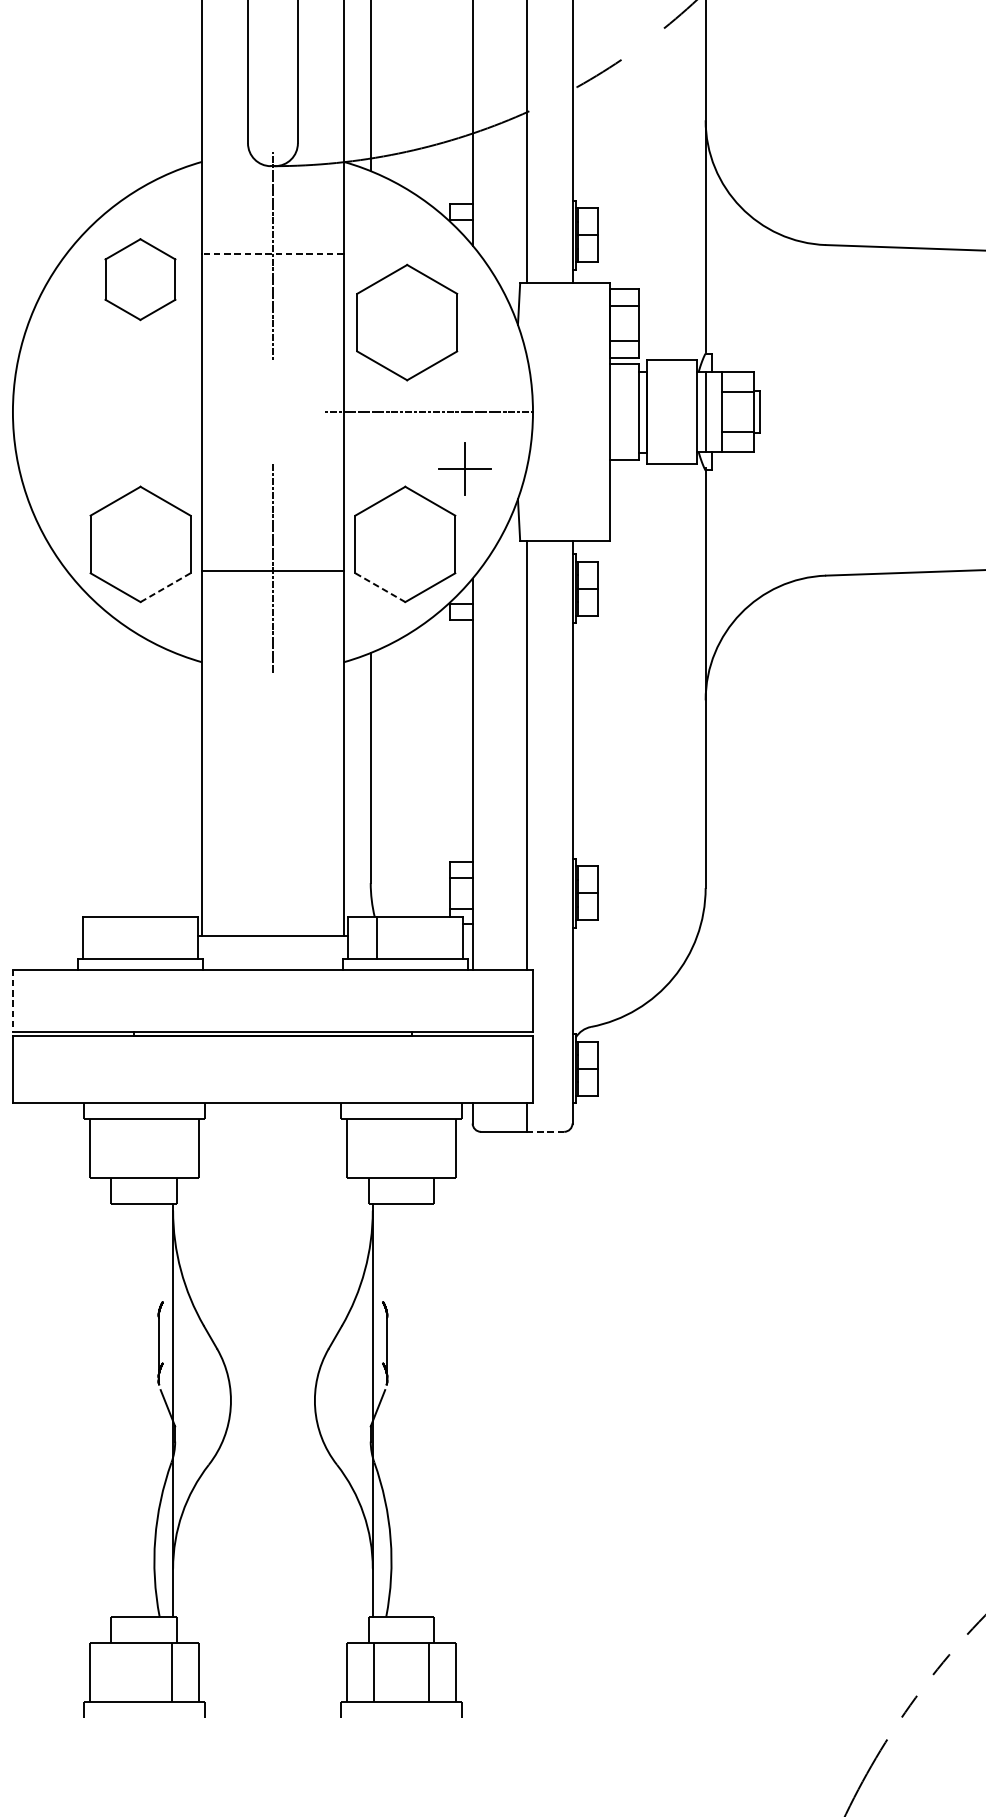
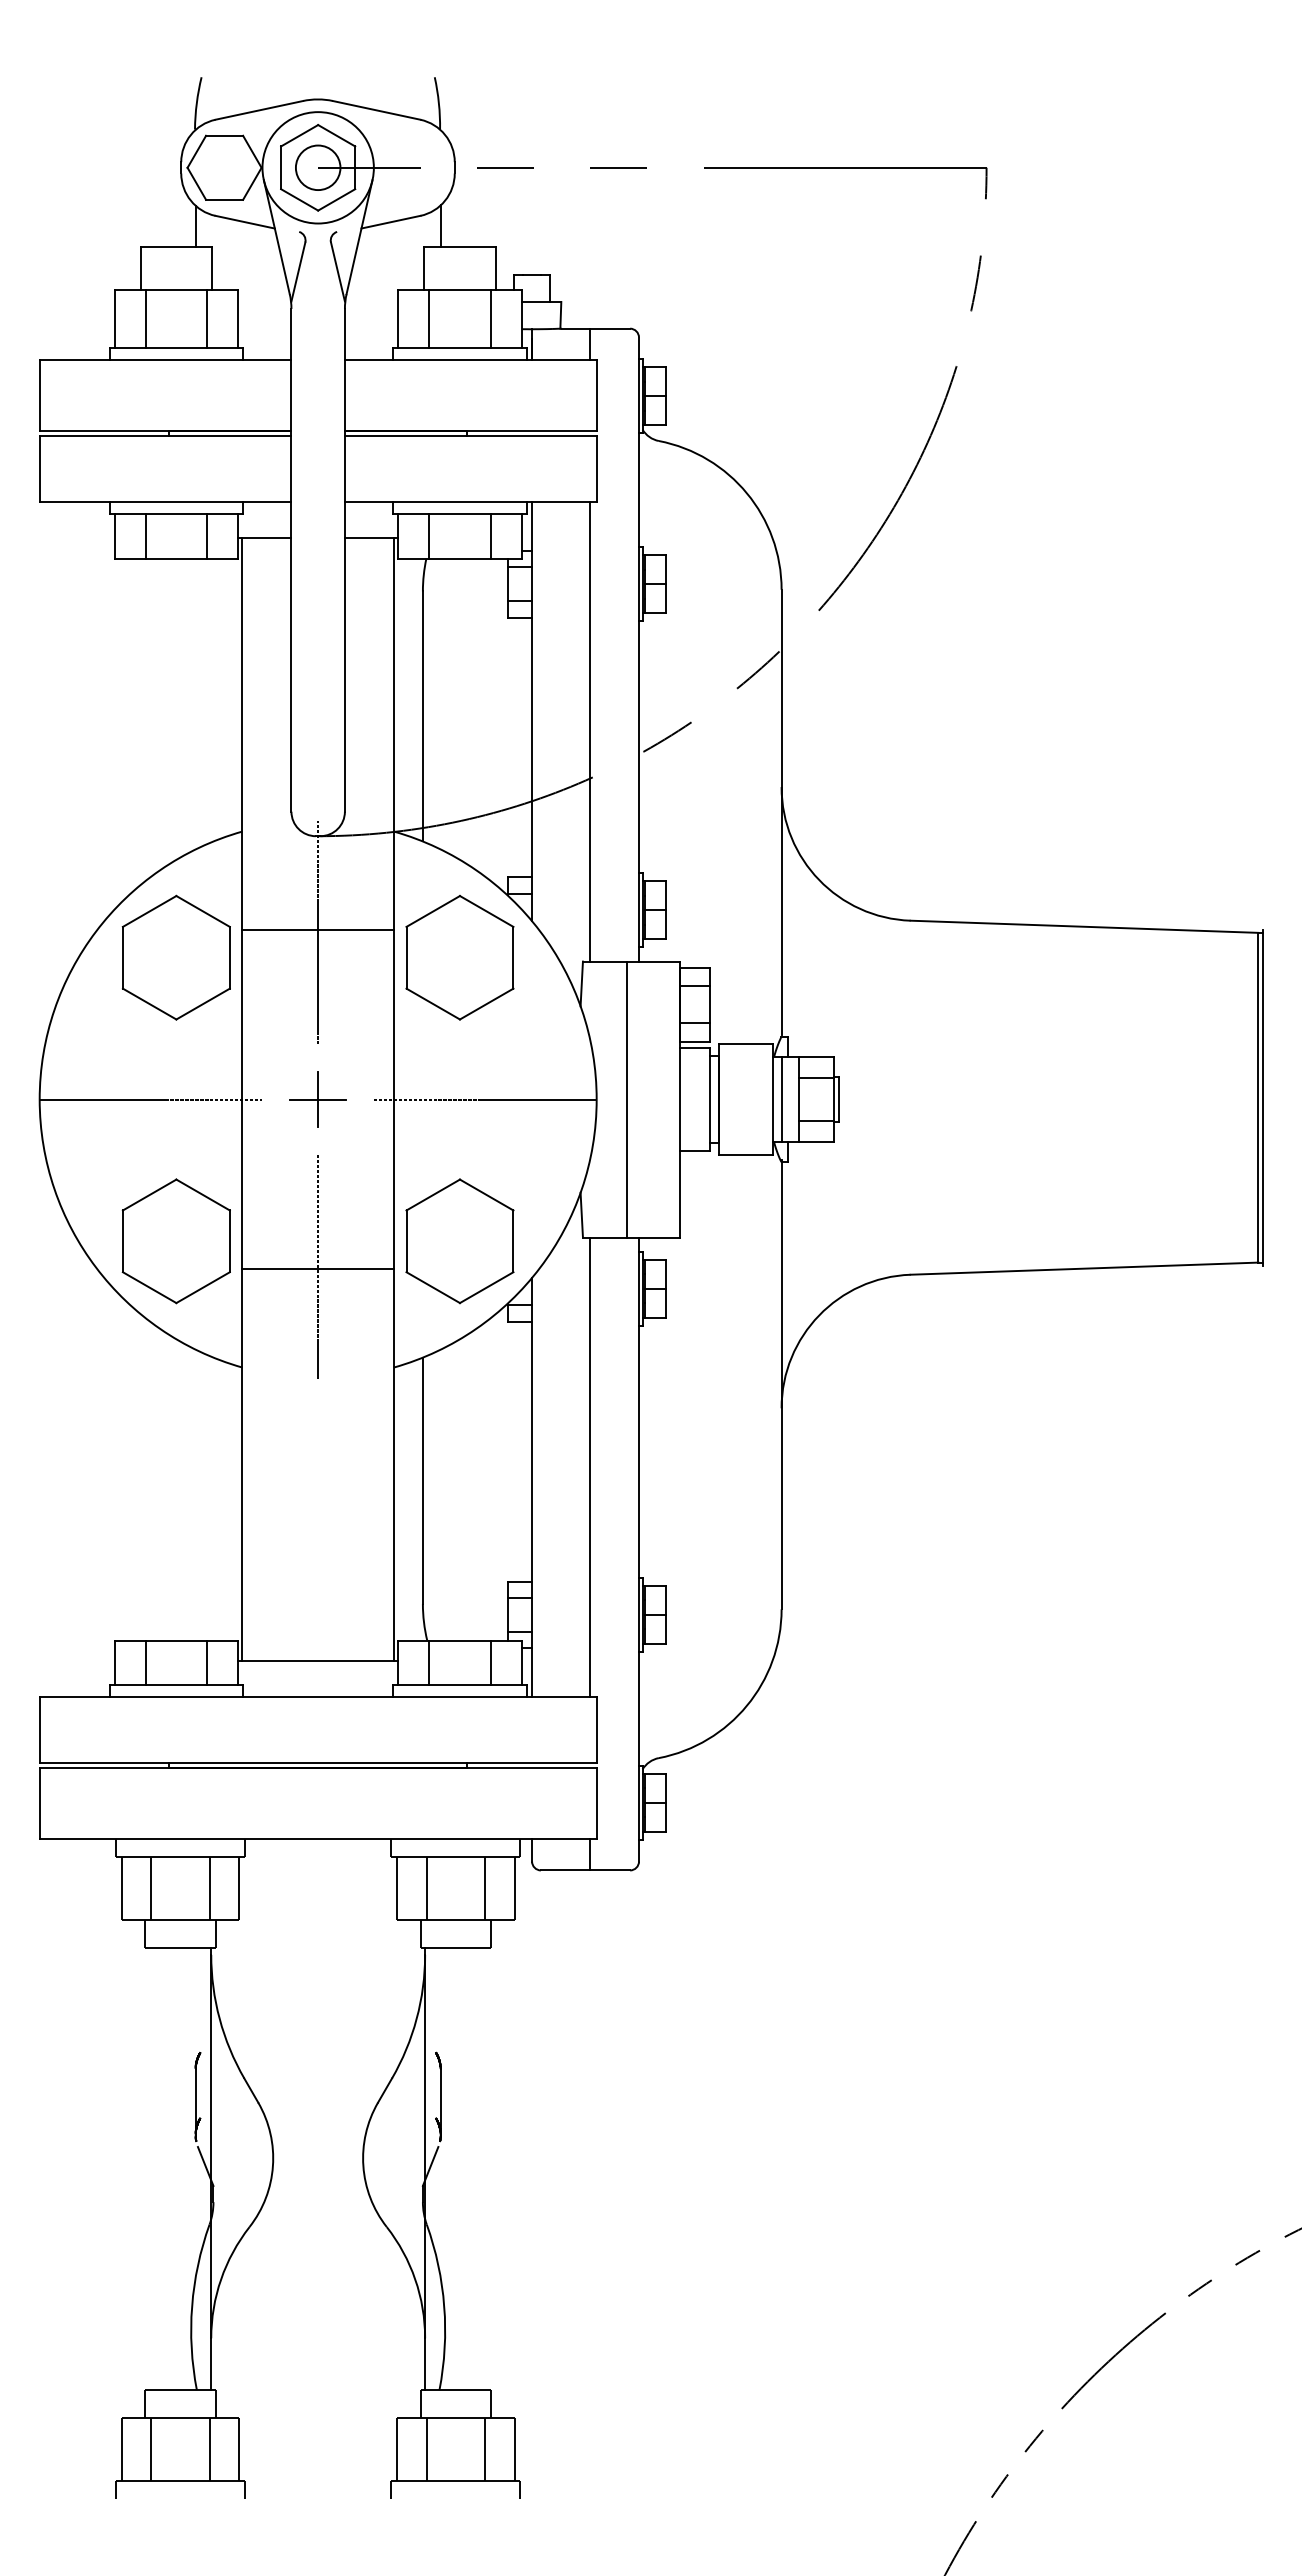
line: (273, 253) -> (318, 929), dashed -> solid
part: (139, 279) -> (175, 957), size x1.43
part: (406, 322) -> (459, 957), moved
line: (116, 412) -> (150, 1099), added
line: (560, 412) -> (626, 1099), added
part: (464, 468) -> (317, 1099), moved
line: (165, 587) -> (203, 1287), dashed -> solid
line: (380, 587) -> (433, 1287), dashed -> solid
line: (111, 937) -> (145, 1662), added
line: (169, 937) -> (207, 1662), added
line: (433, 937) -> (490, 1662), added
line: (12, 1001) -> (39, 1730), dashed -> solid
line: (545, 1131) -> (610, 1870), dashed -> solid
line: (117, 1147) -> (151, 1887), added
line: (171, 1147) -> (209, 1887), added
line: (374, 1147) -> (426, 1887), added
line: (429, 1147) -> (485, 1887), added
line: (117, 1672) -> (151, 2449), added

